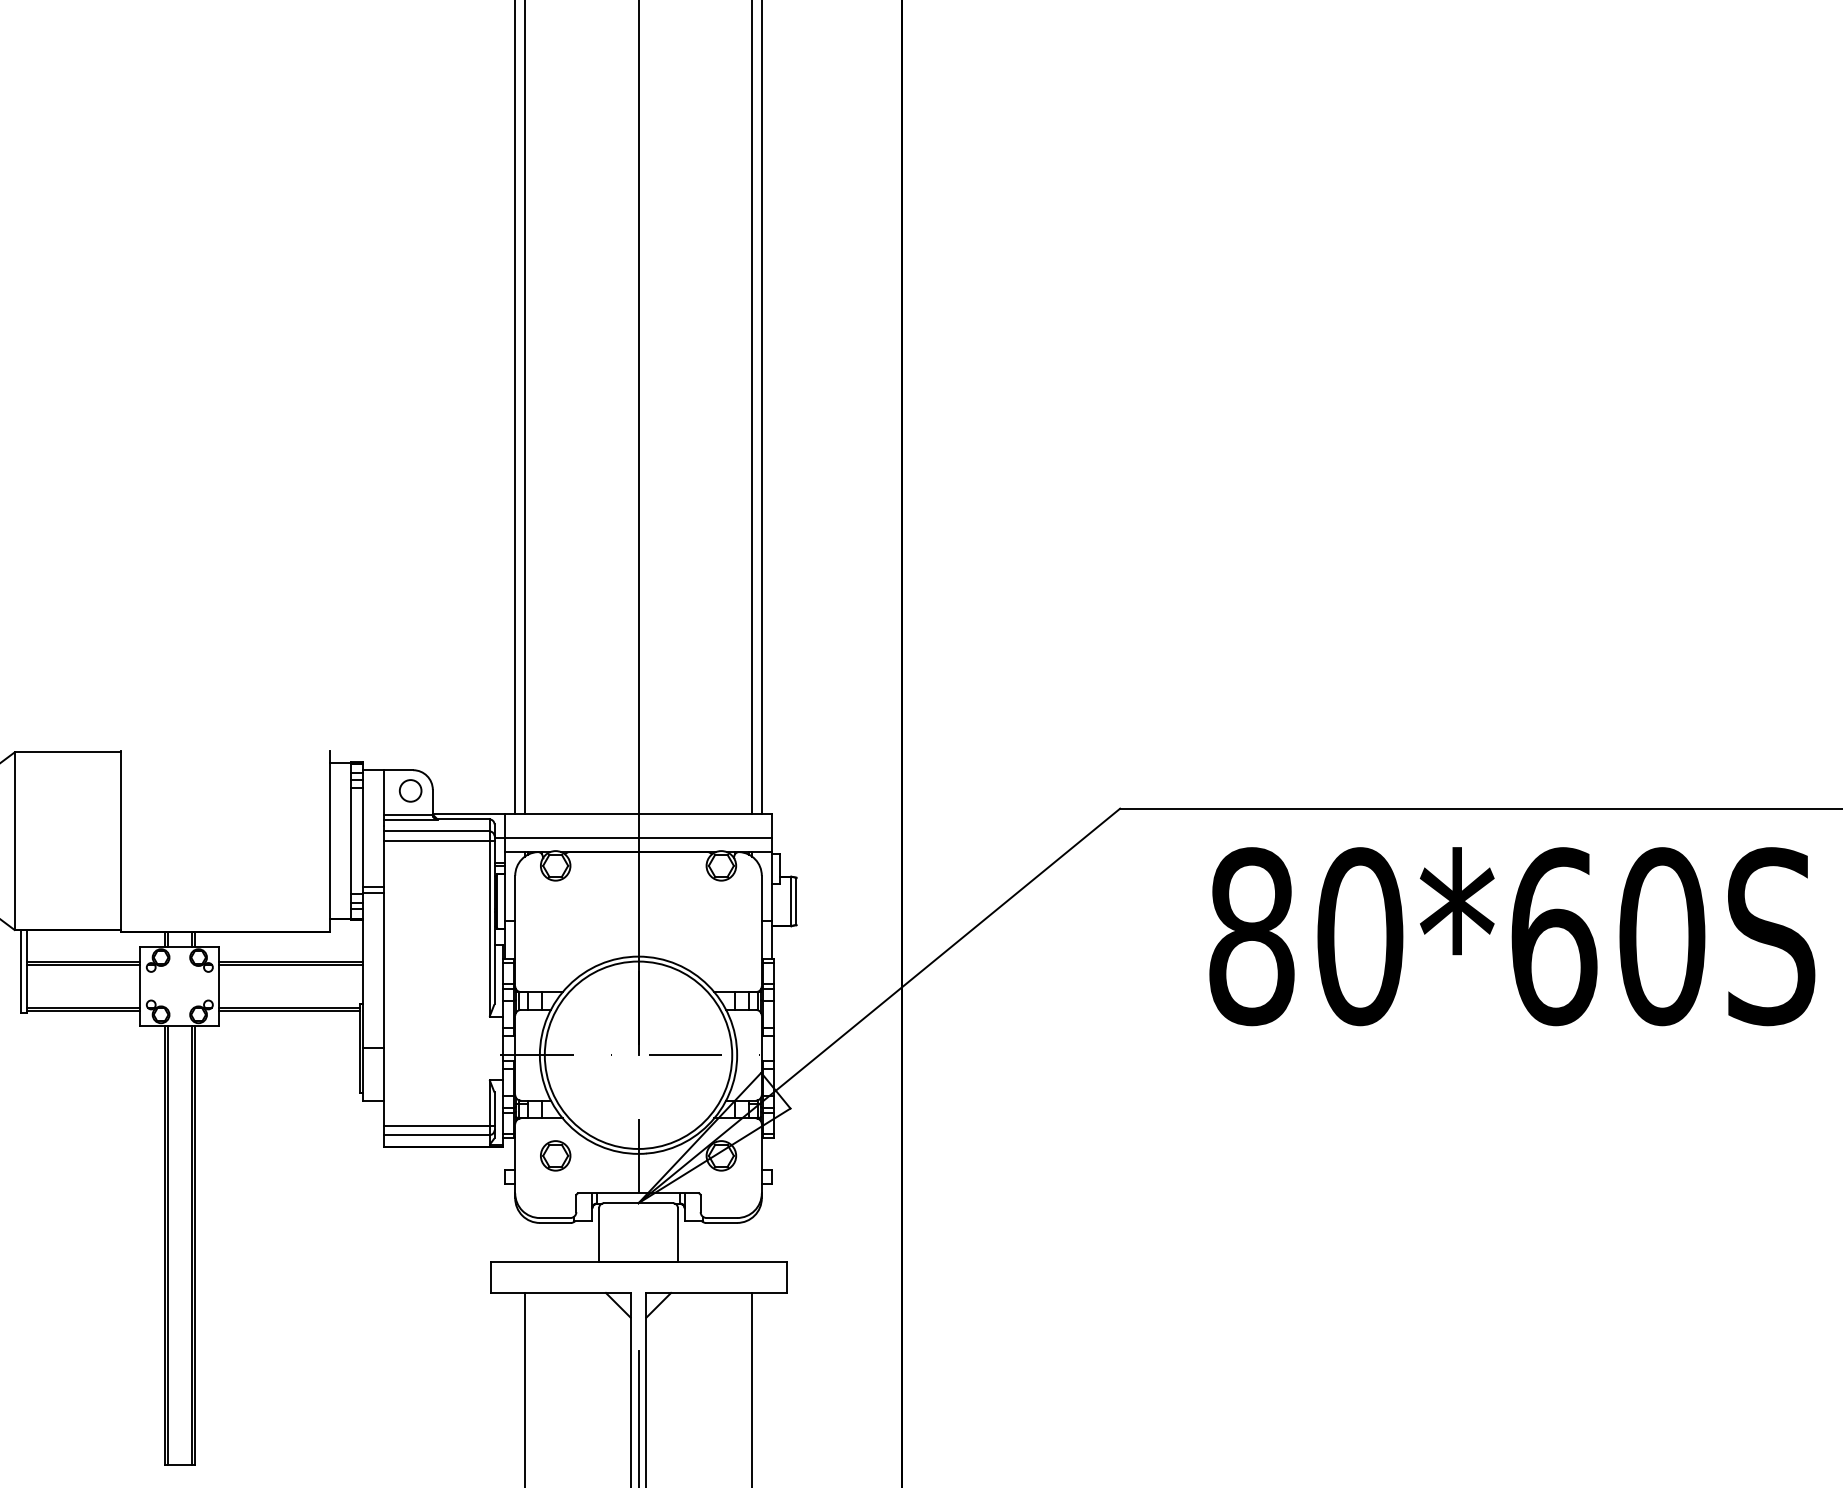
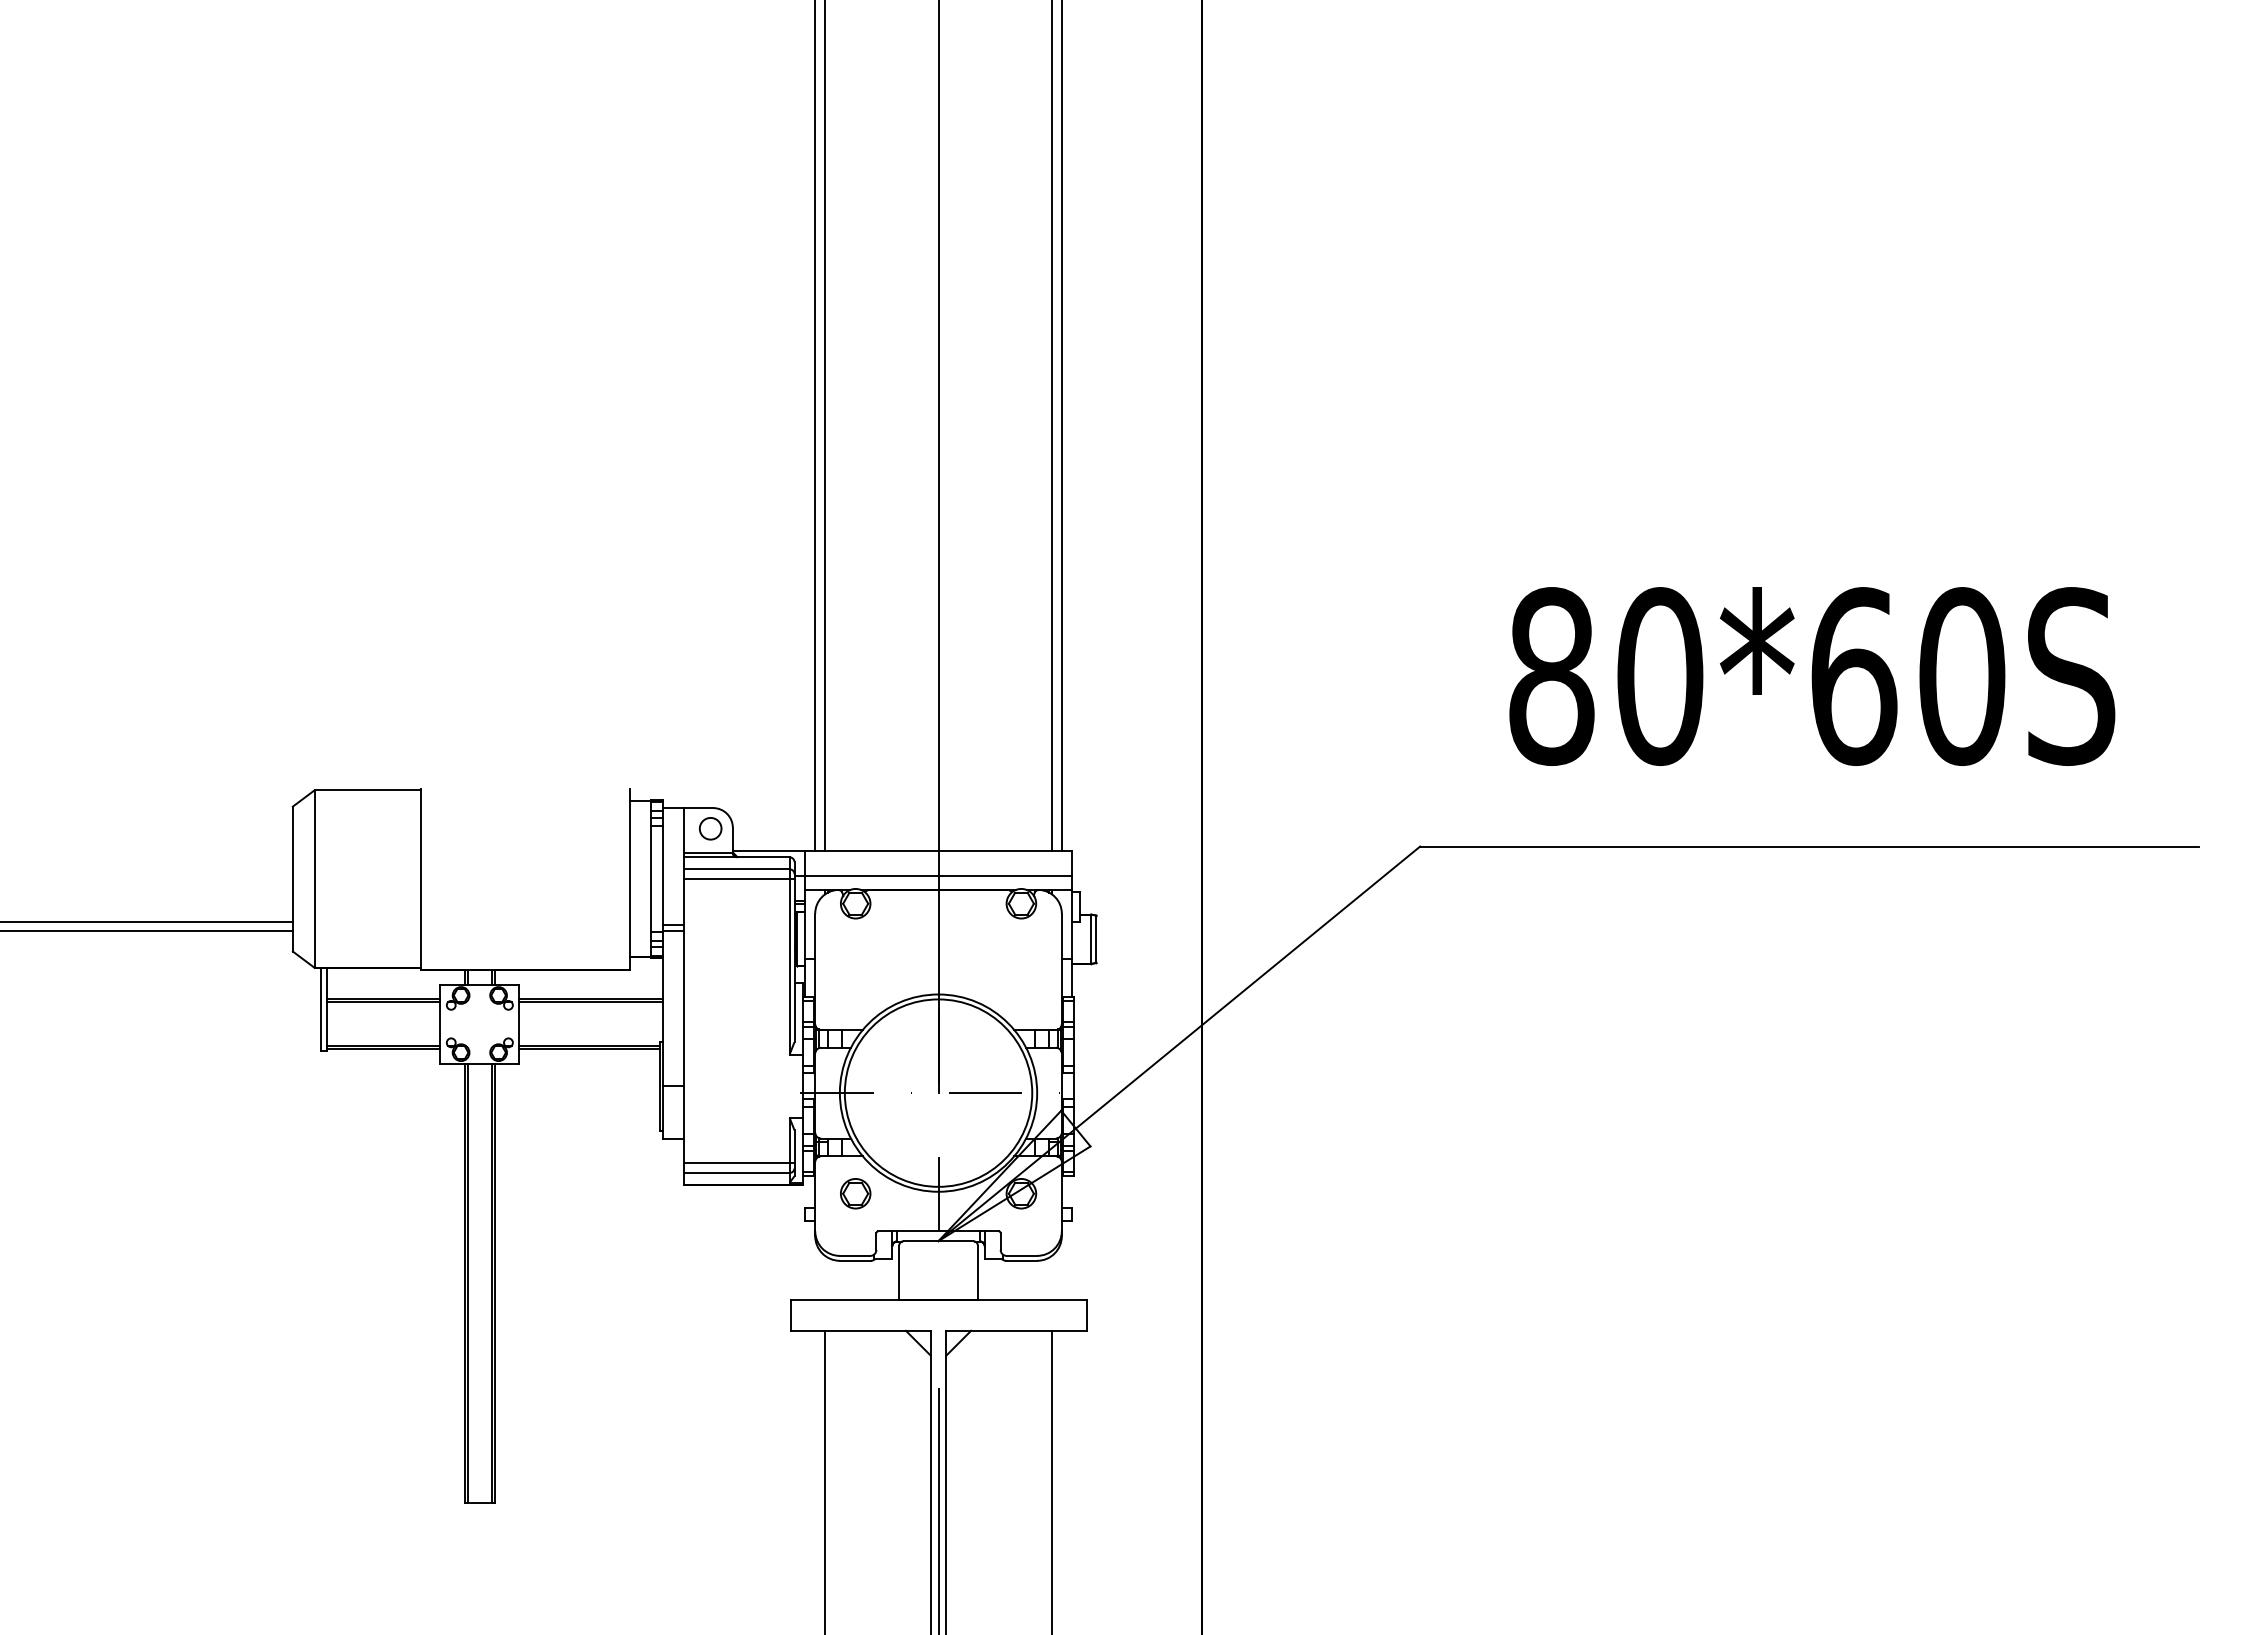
text: (1512, 936) -> (1812, 676), moved

